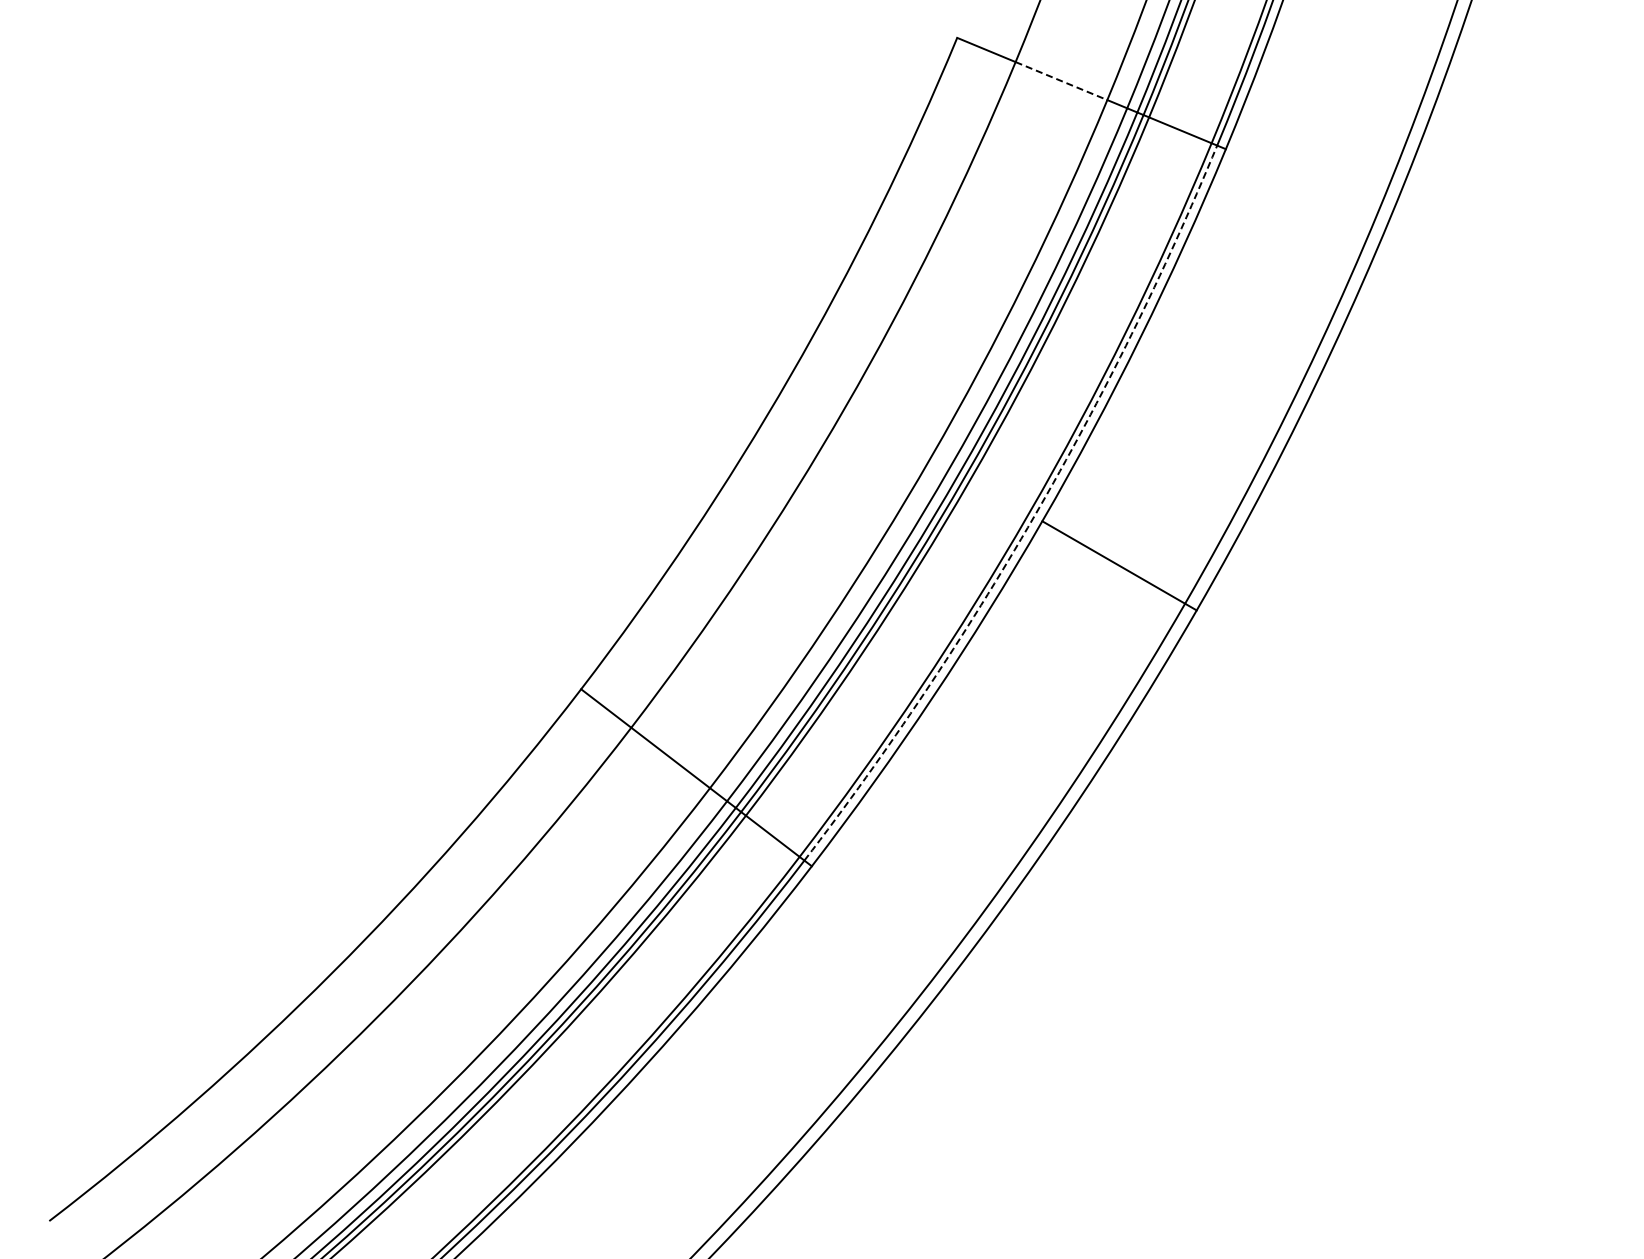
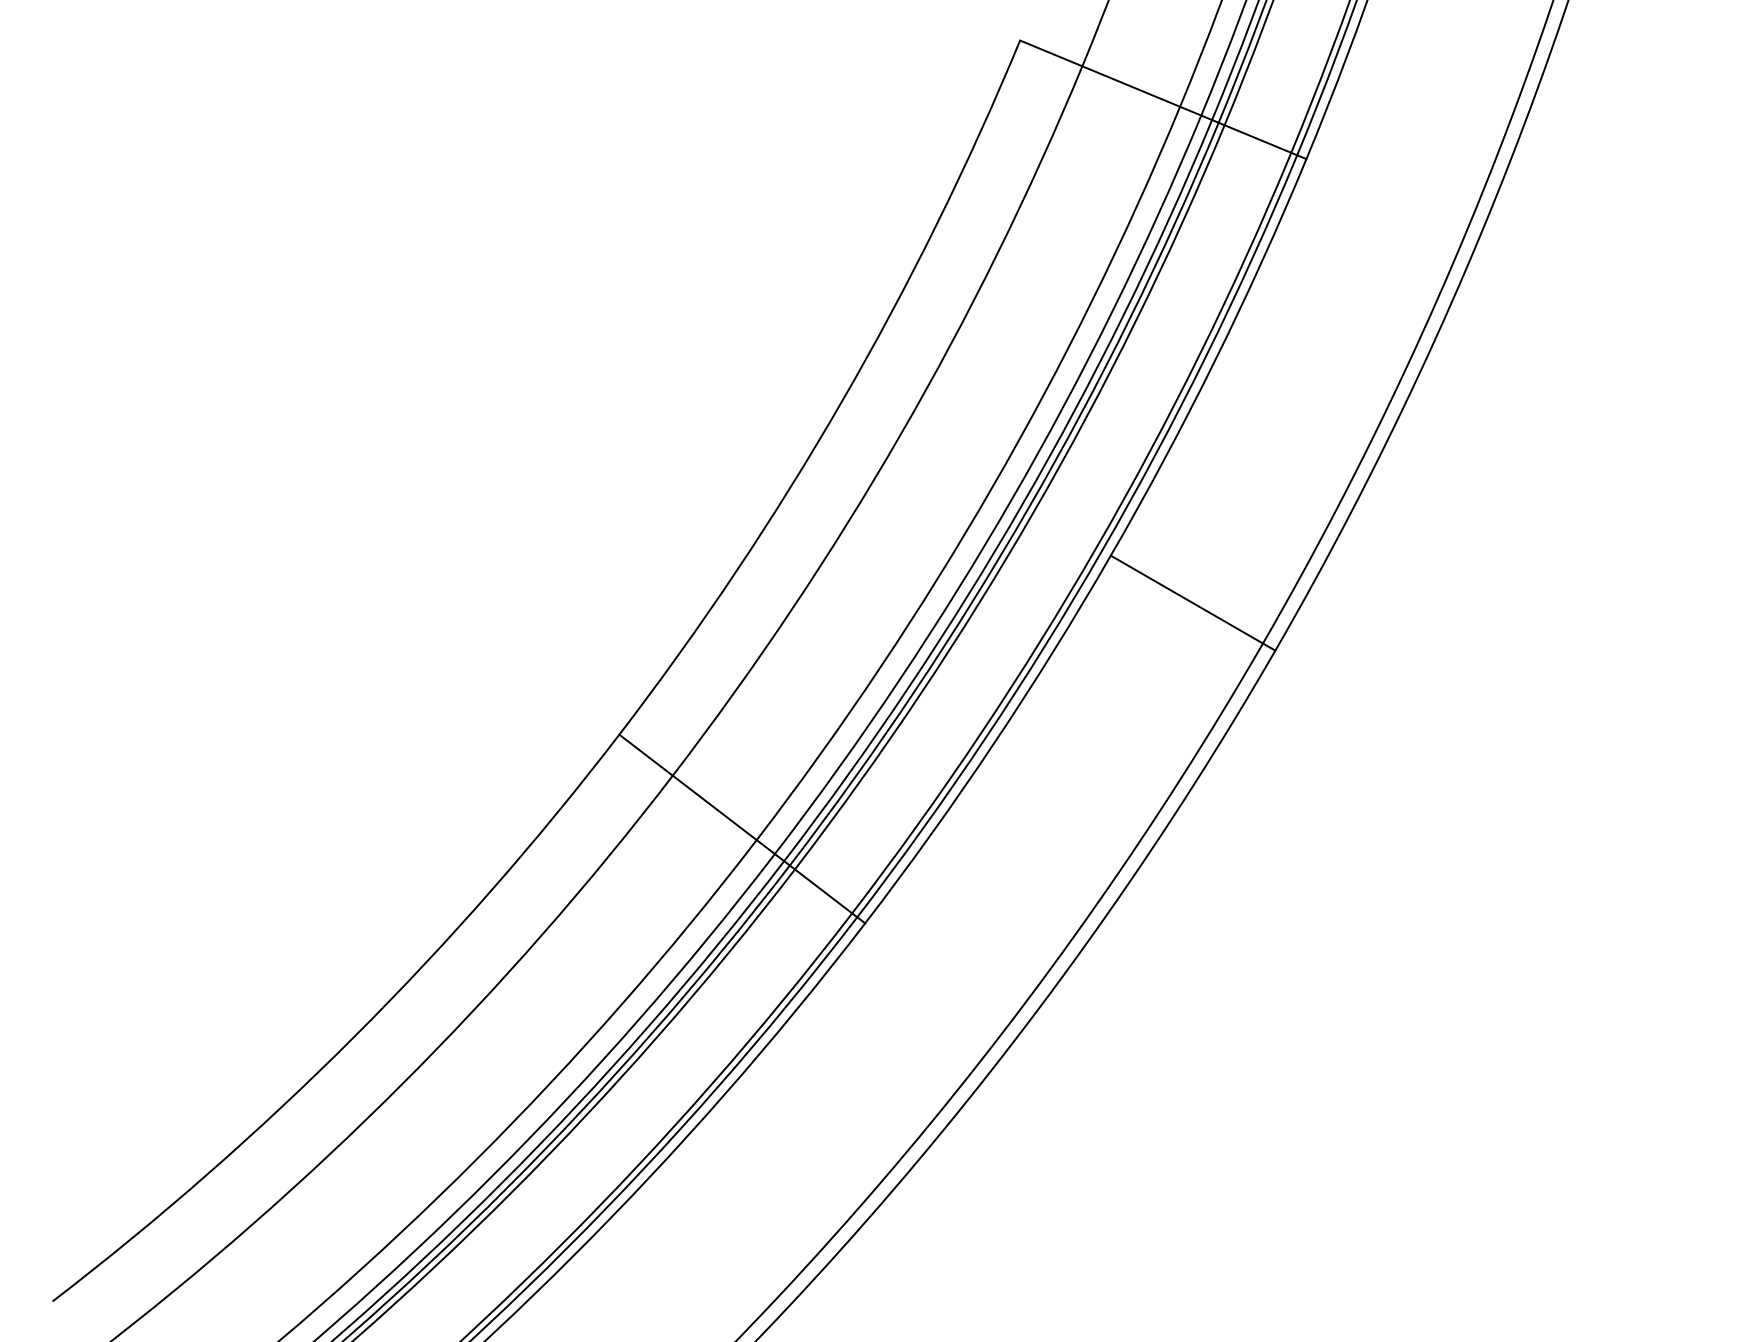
line: (1061, 81) -> (1131, 86), dashed -> solid
arc: (1034, 516) -> (1102, 550), dashed -> solid

